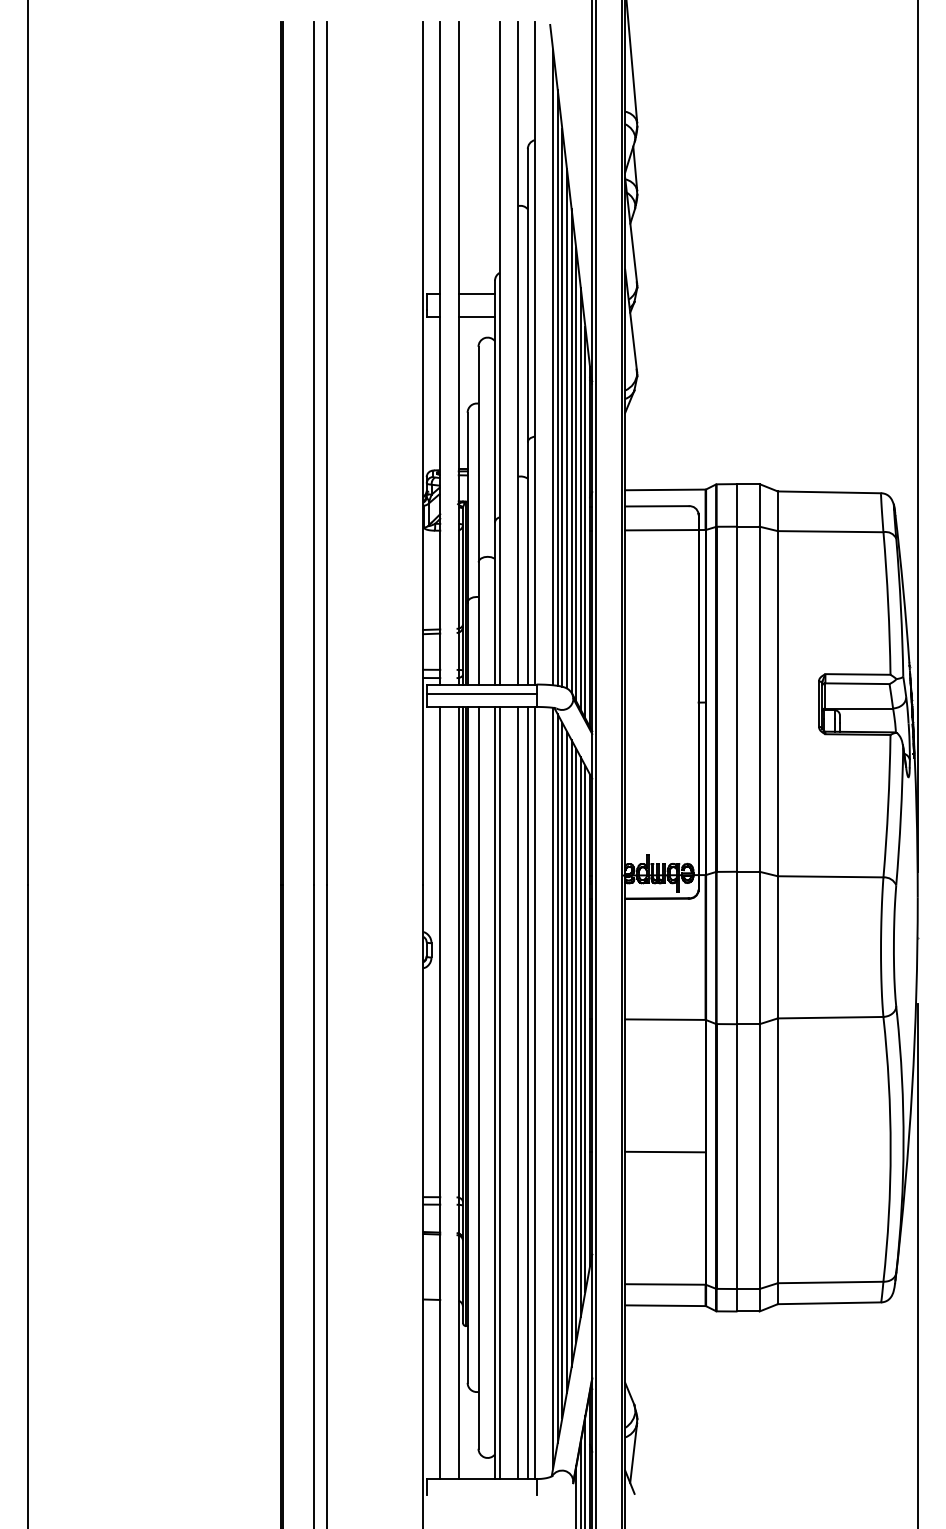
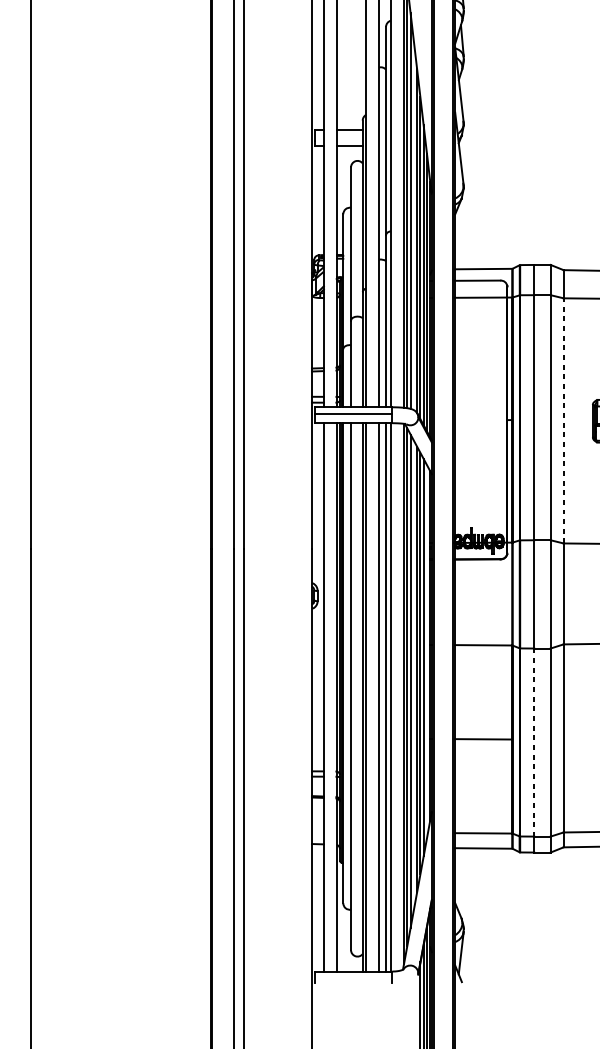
line: (567, 428) -> (414, 225), removed
line: (777, 703) -> (563, 420), solid -> dashed
line: (585, 1028) -> (427, 651), removed
line: (567, 1061) -> (414, 675), removed
line: (736, 1157) -> (534, 743), solid -> dashed

